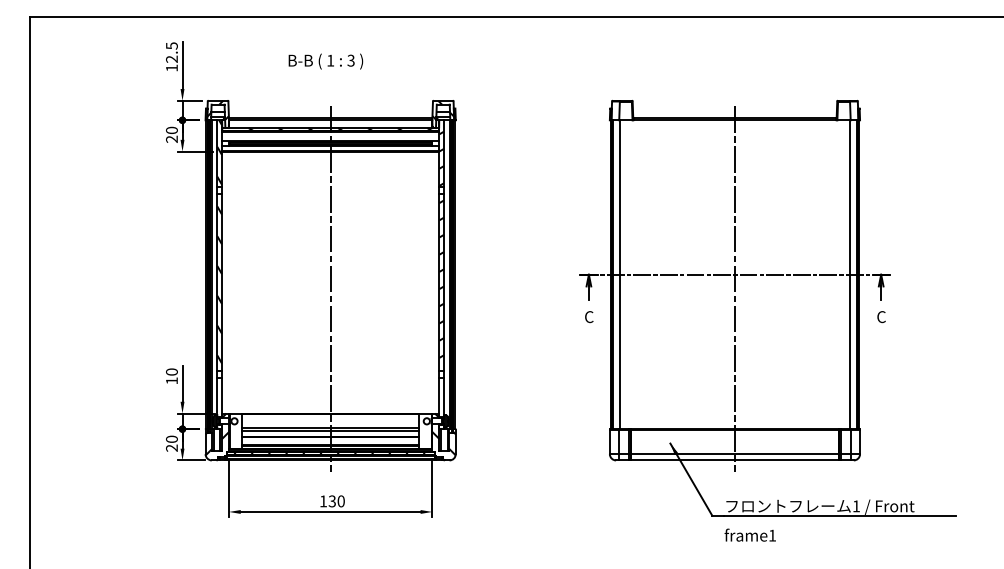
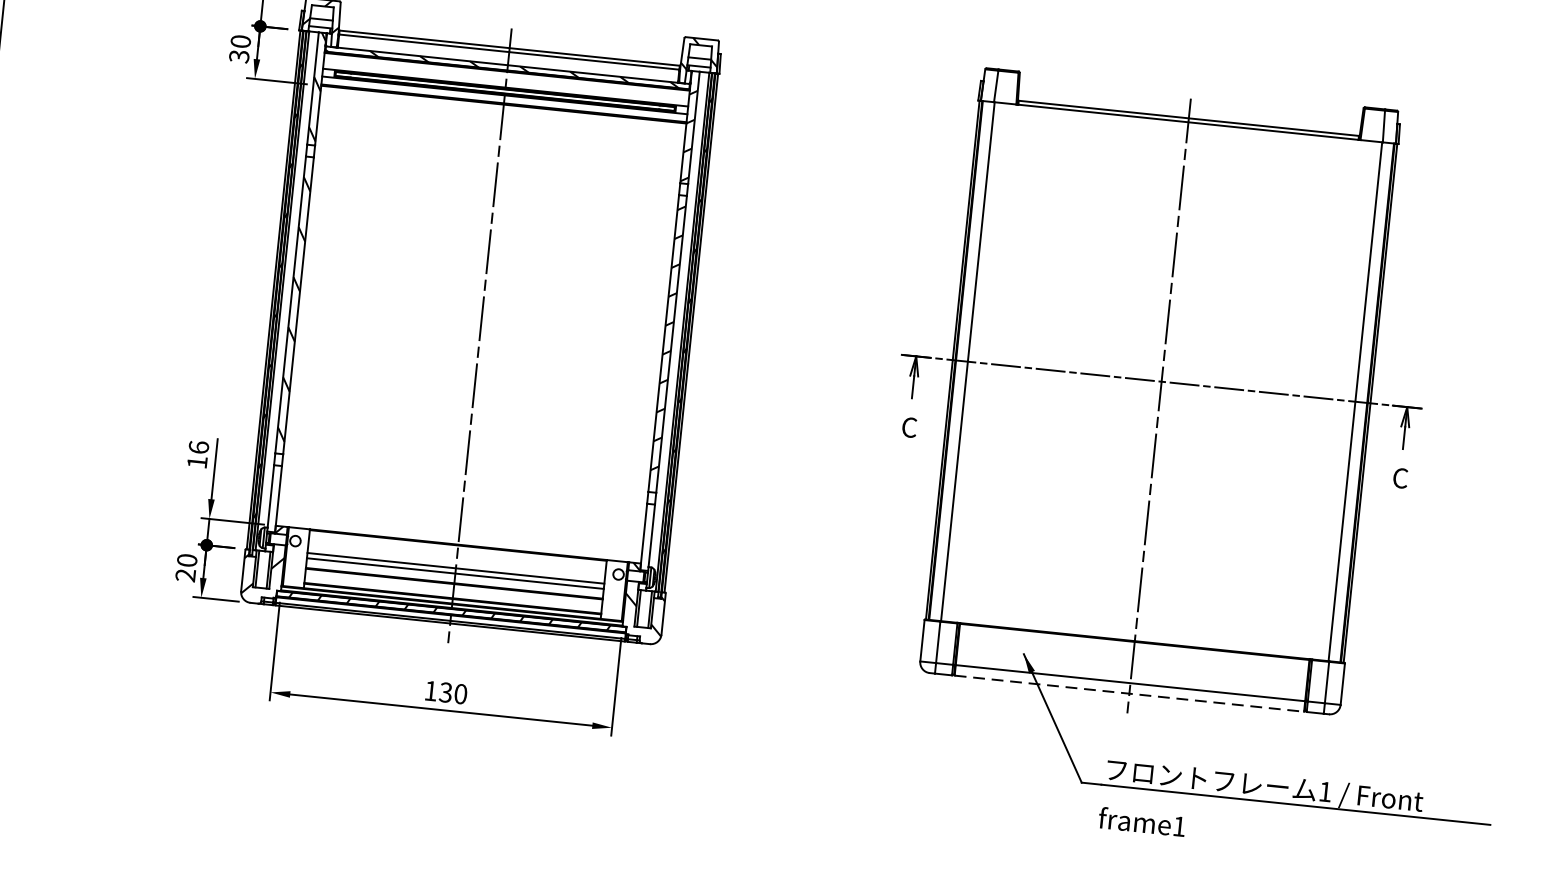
text: (171, 139) -> (238, 56), 20 -> 30
text: (171, 371) -> (198, 446), 10 -> 16
line: (734, 460) -> (1128, 693), solid -> dashed

